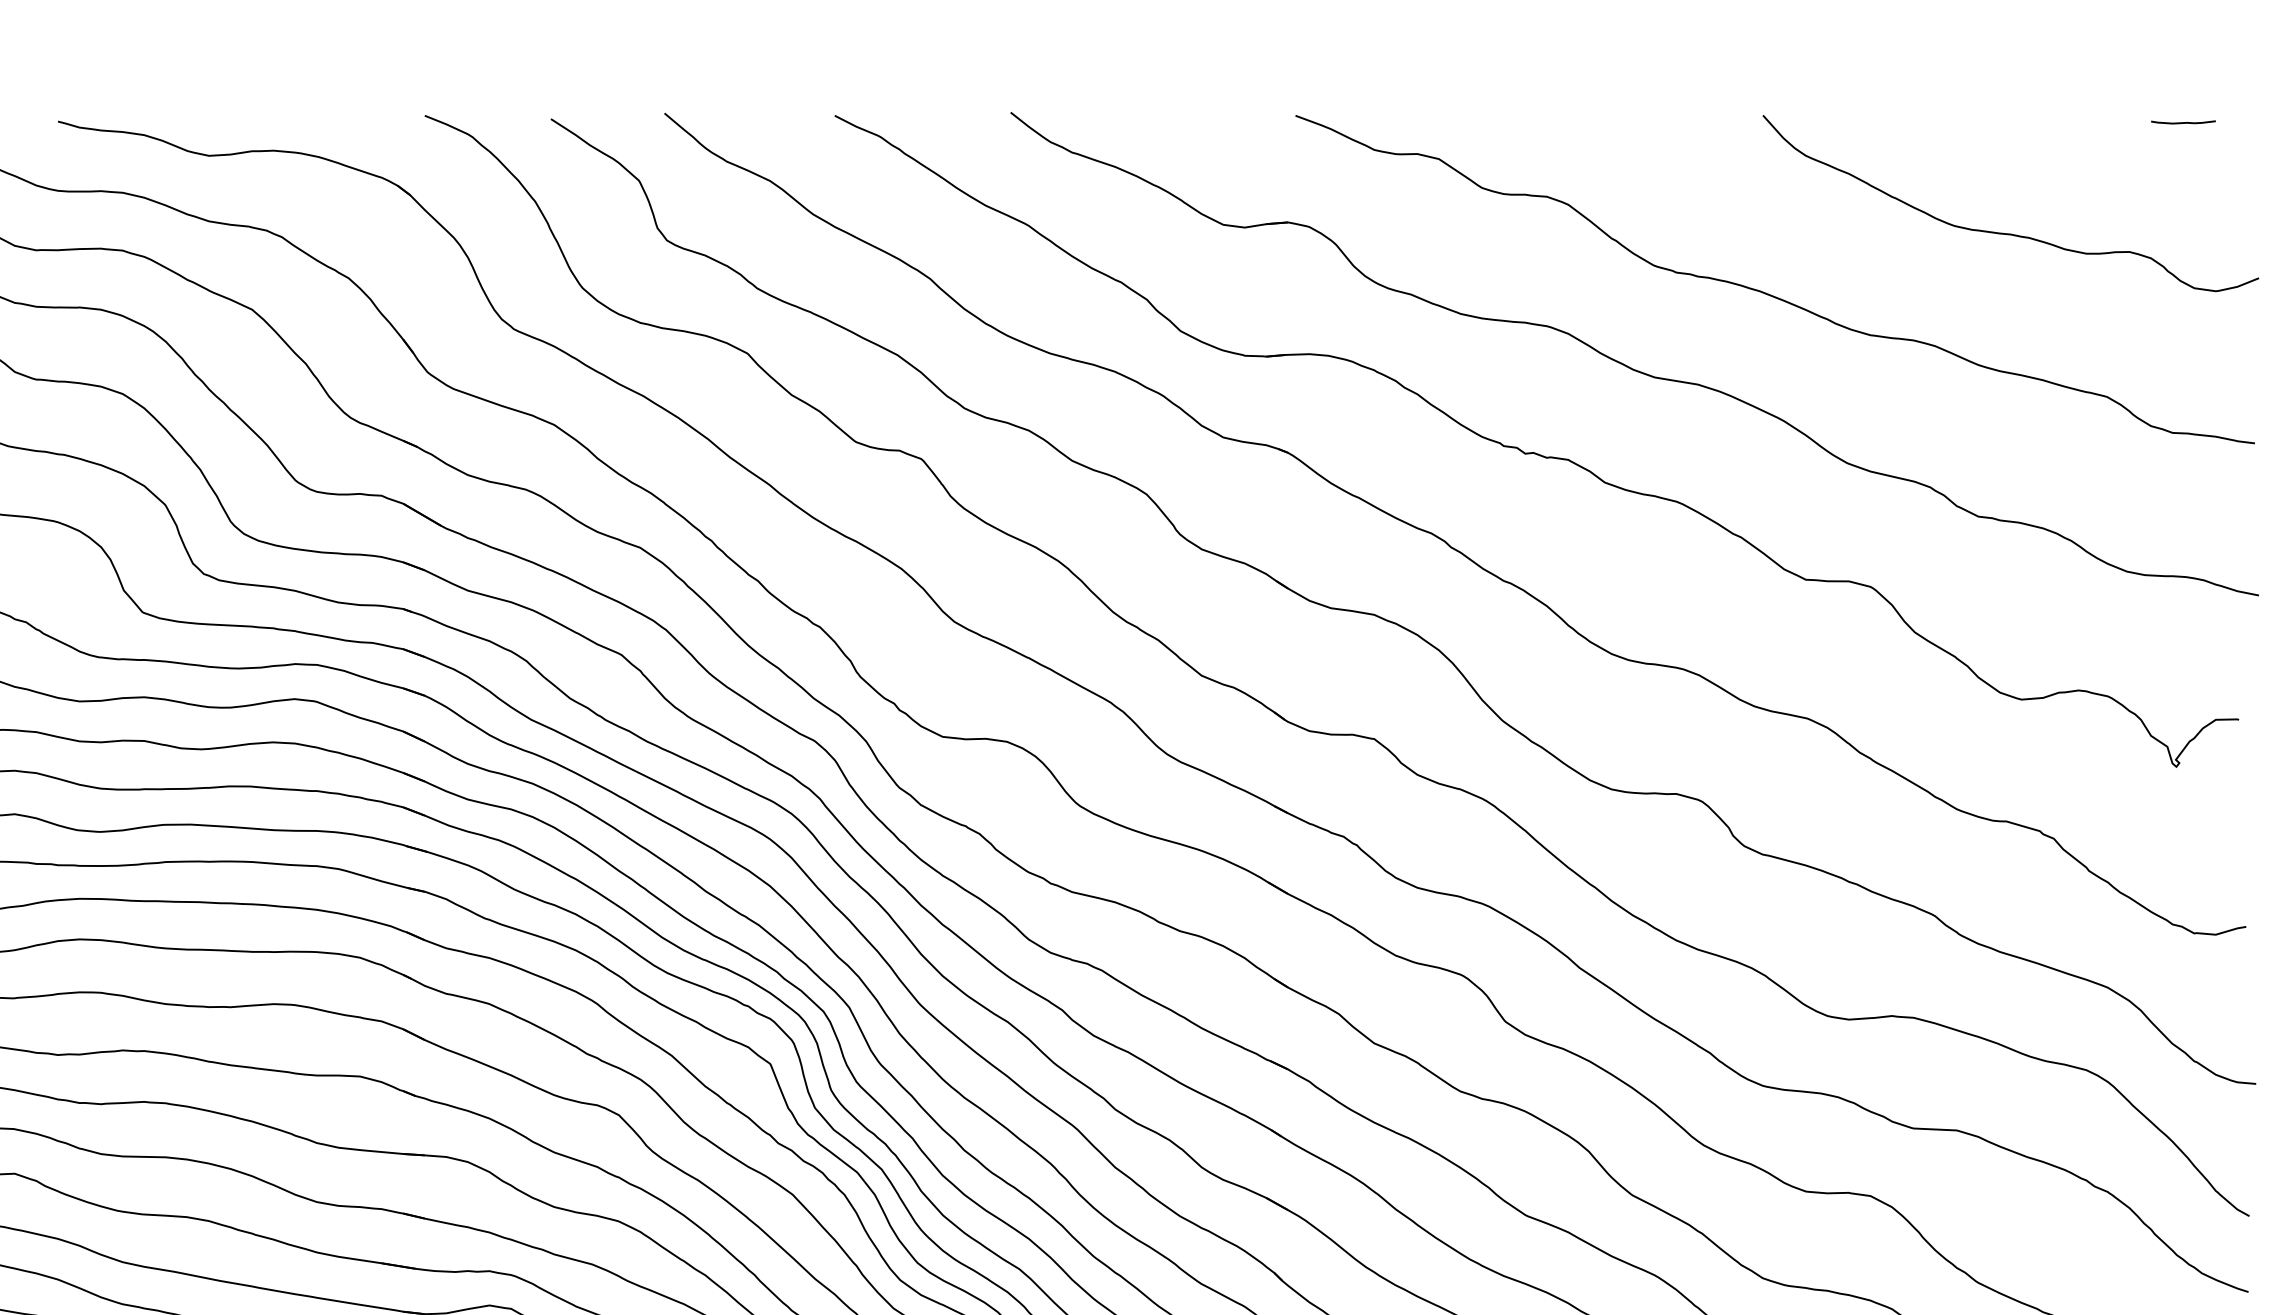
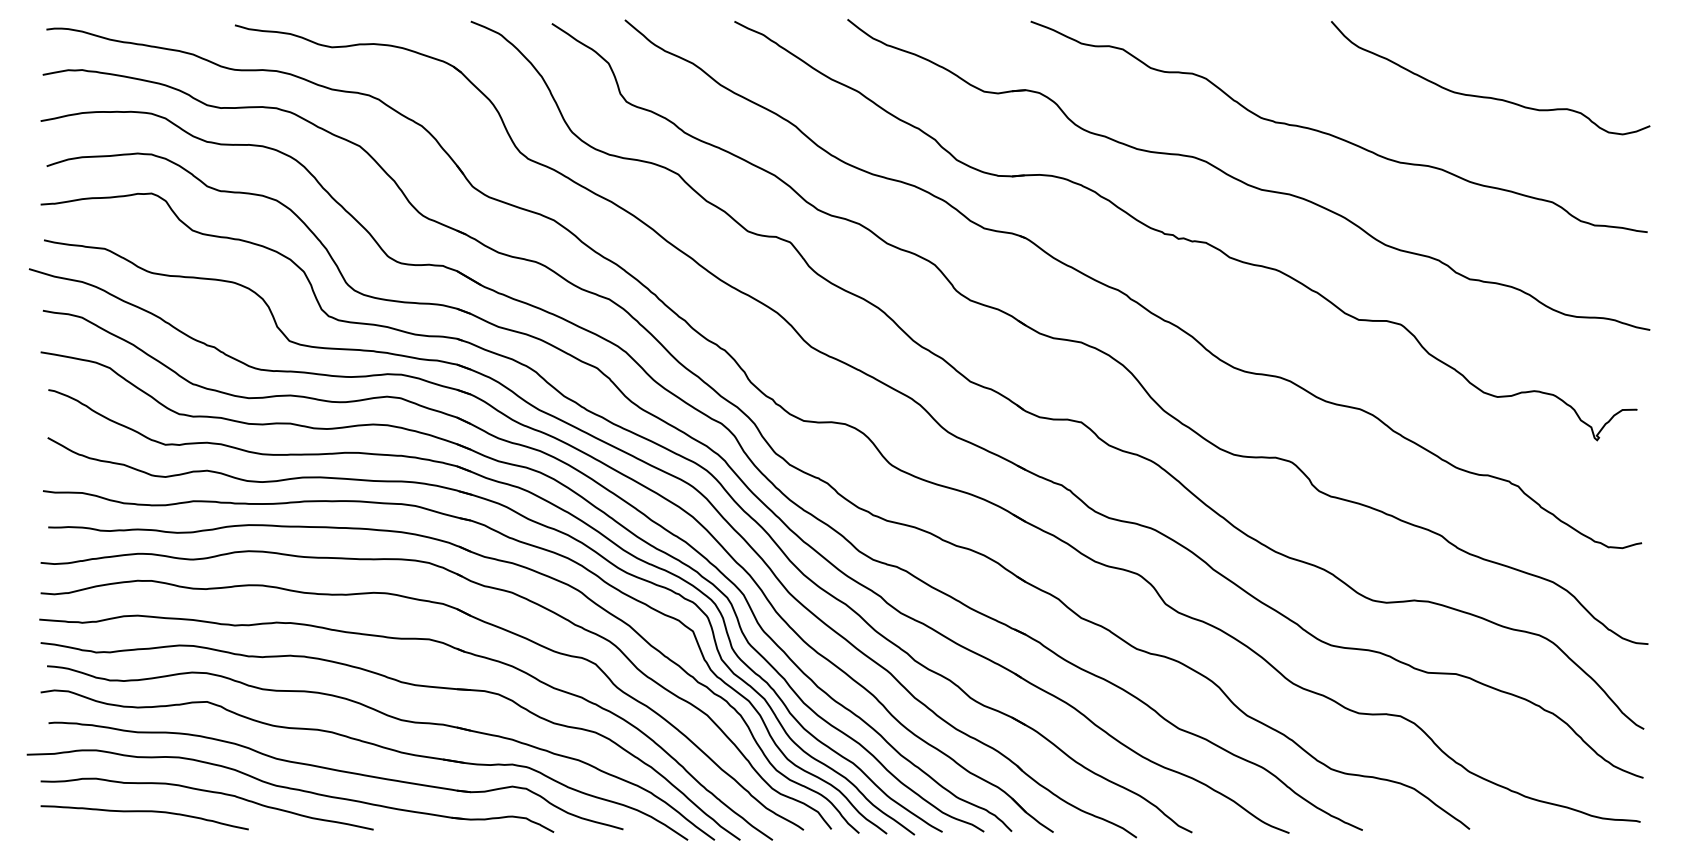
line: (2183, 121) -> (1601, 25), removed

